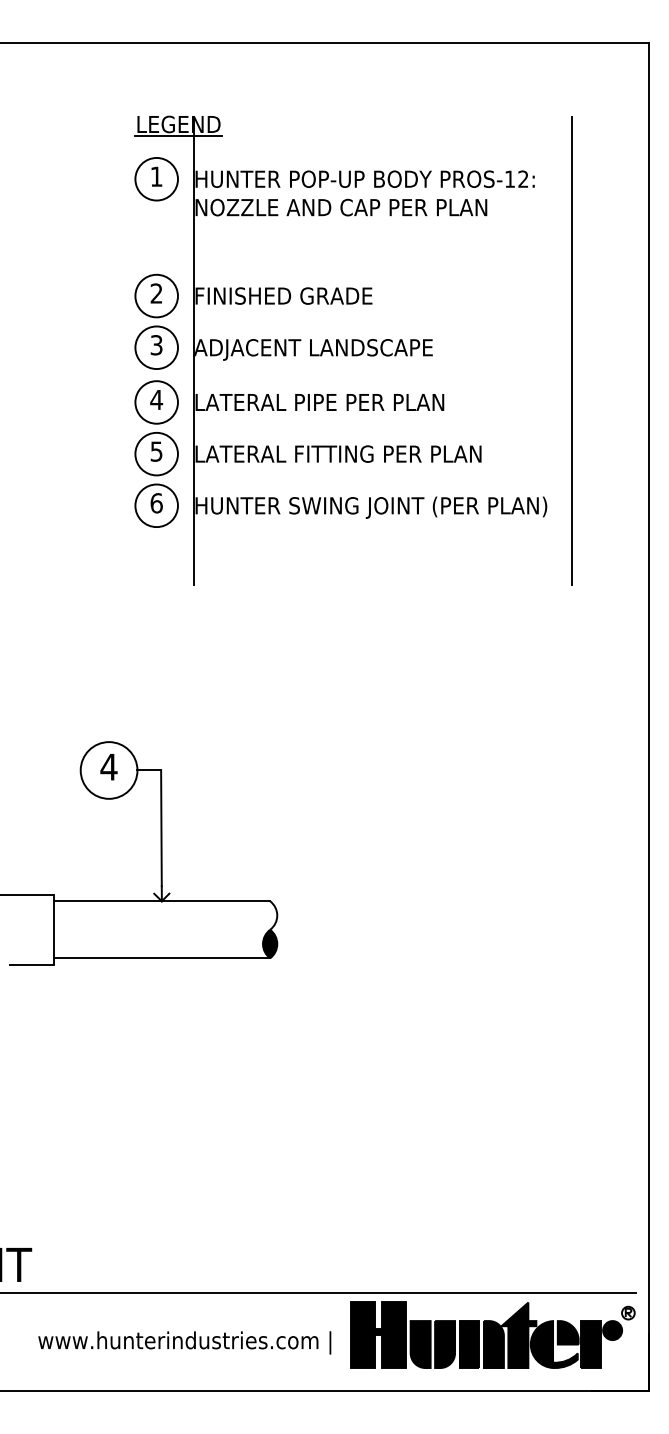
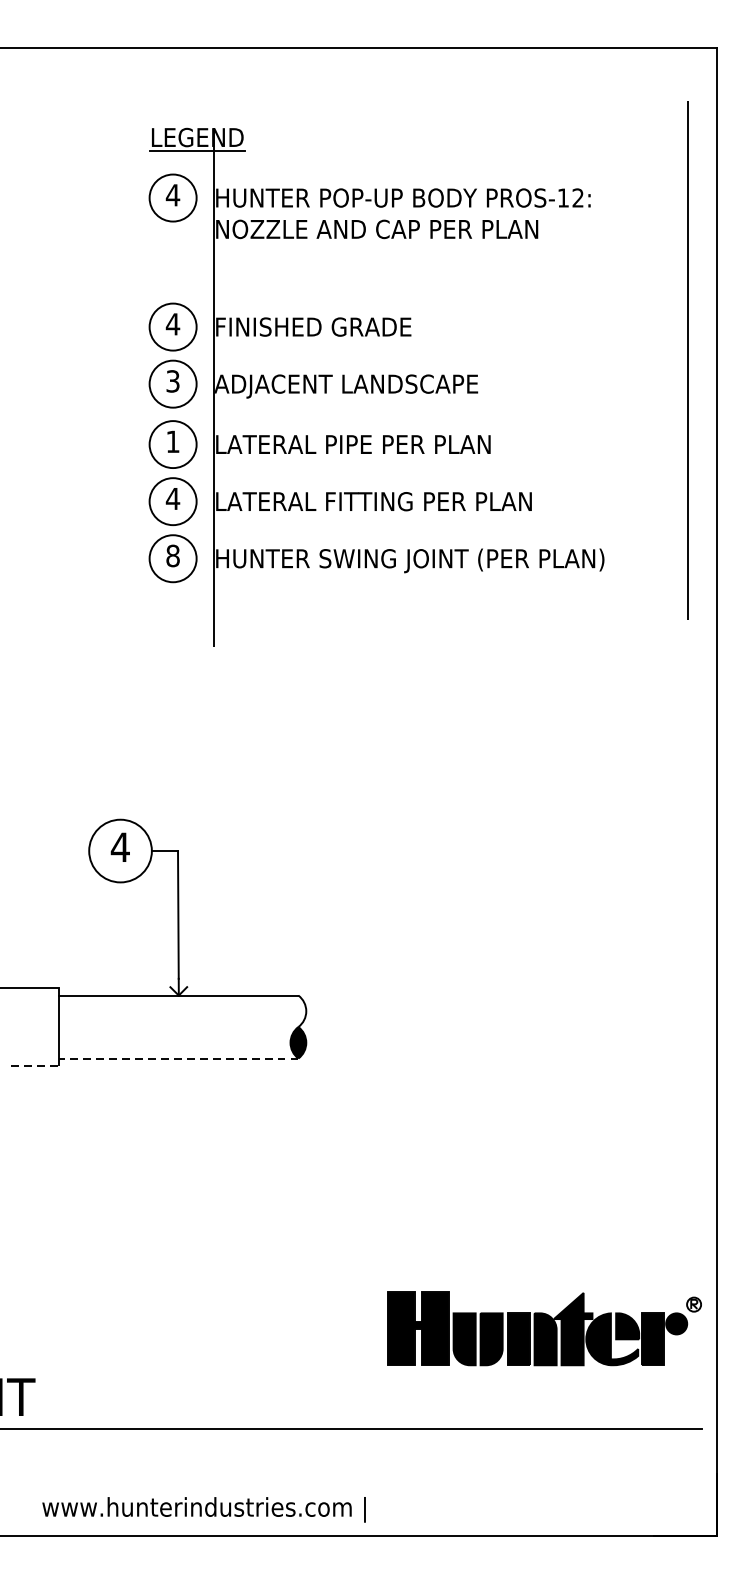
text: (156, 176) -> (172, 195), 1 -> 4
text: (156, 293) -> (172, 324), 2 -> 4
line: (571, 350) -> (687, 359), moved
text: (156, 399) -> (172, 441), 4 -> 1
text: (156, 451) -> (172, 498), 5 -> 4
text: (156, 503) -> (172, 556), 6 -> 8
line: (161, 958) -> (178, 1058), solid -> dashed
line: (31, 964) -> (34, 1065), solid -> dashed
part: (492, 1334) -> (544, 1328), moved
text: (184, 1342) -> (203, 1509), moved

